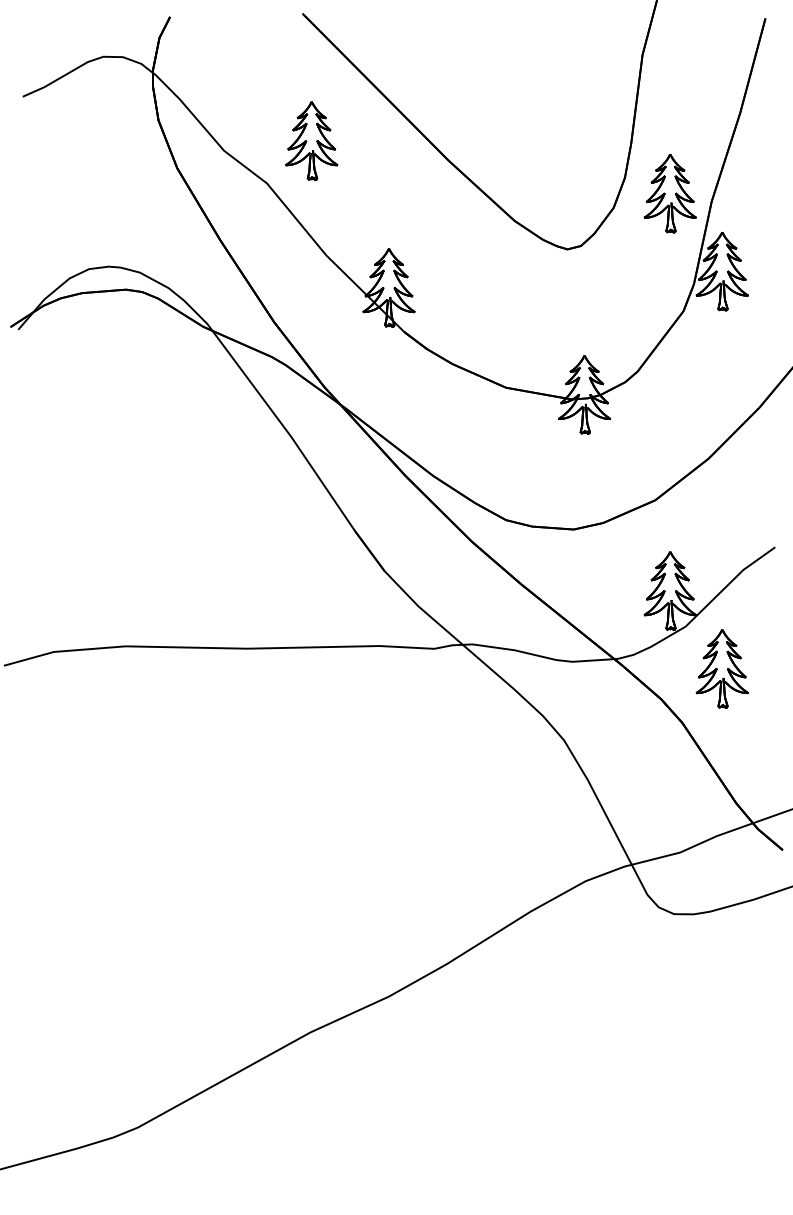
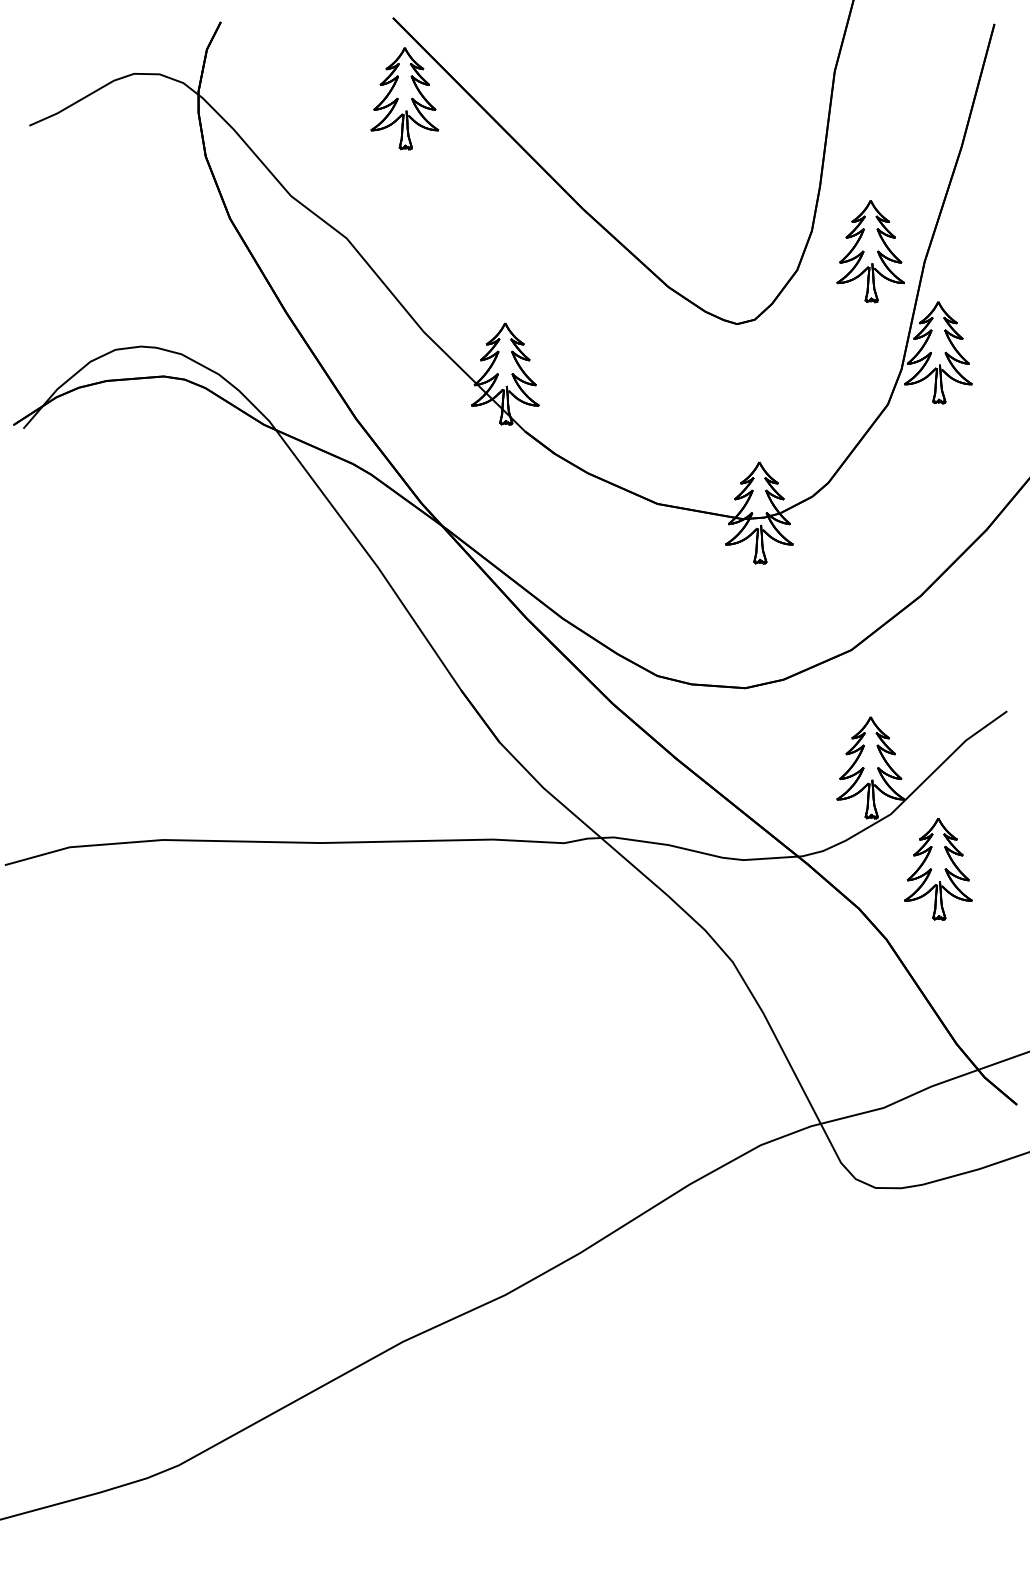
part: (311, 141) -> (404, 99), moved

